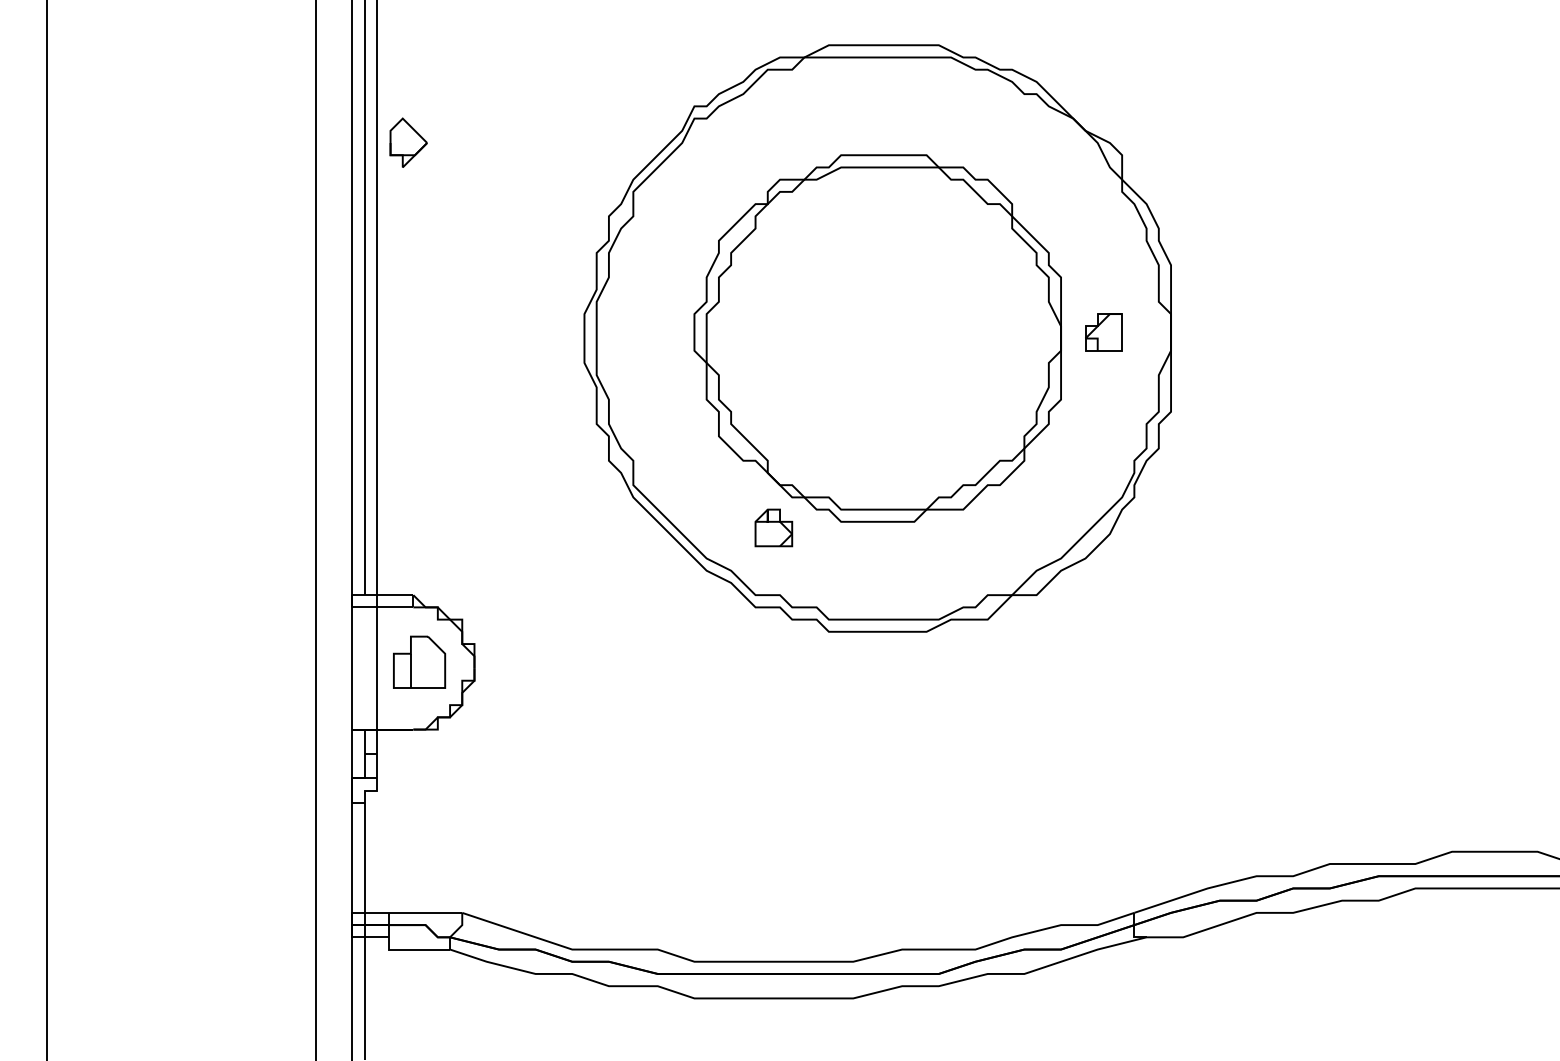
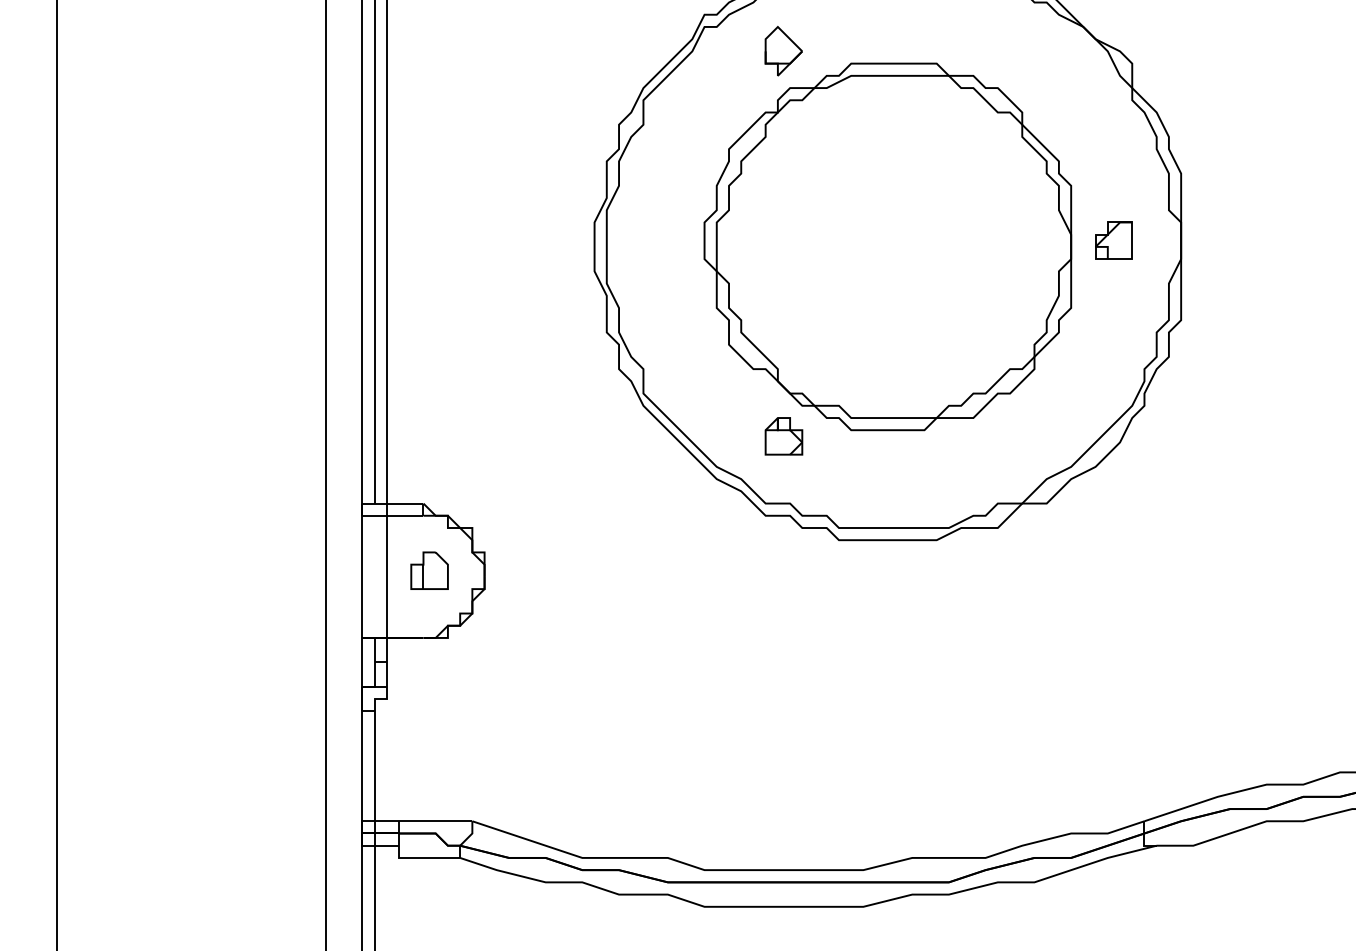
part: (408, 142) -> (783, 50), moved
part: (419, 662) -> (429, 570), size x0.71

